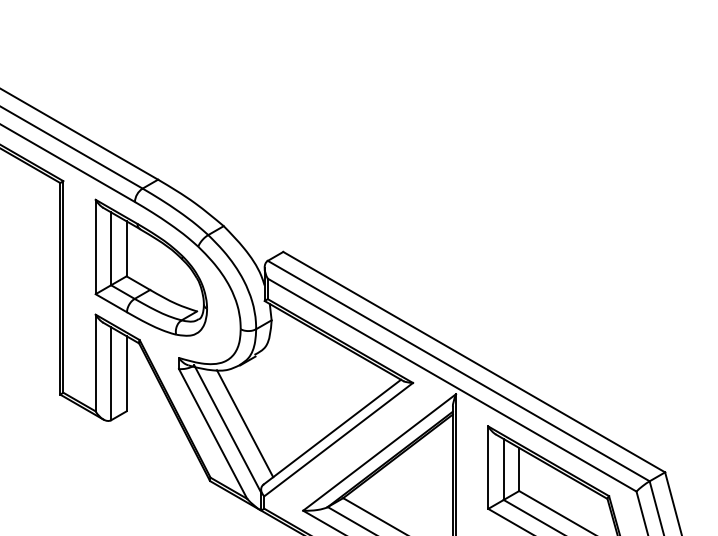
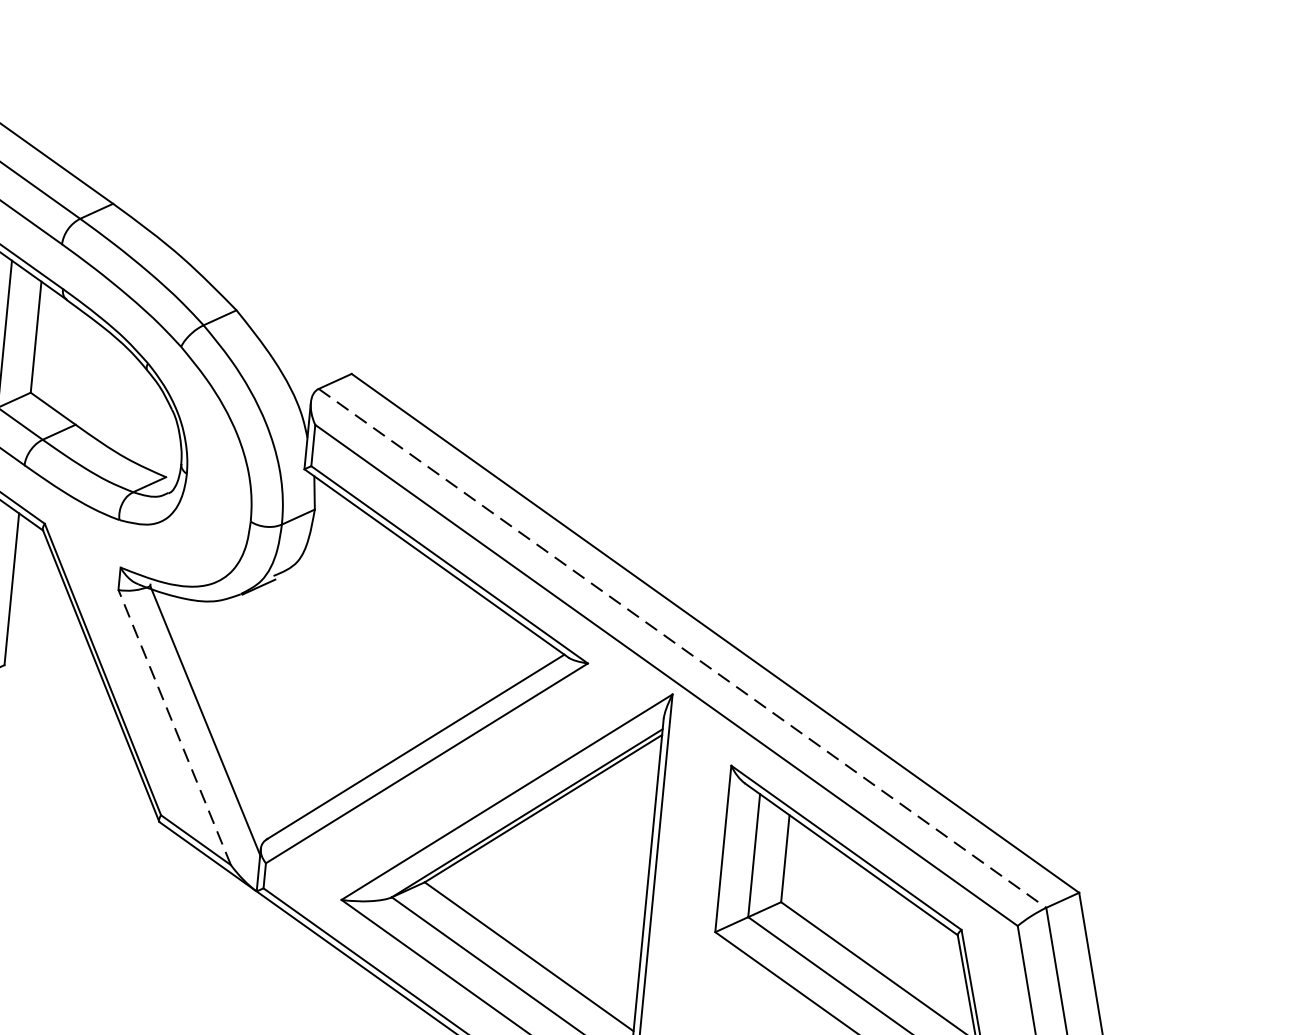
line: (459, 371) -> (683, 649), solid -> dashed
line: (244, 423) -> (240, 712), removed
line: (212, 433) -> (173, 726), solid -> dashed

